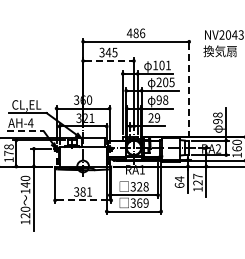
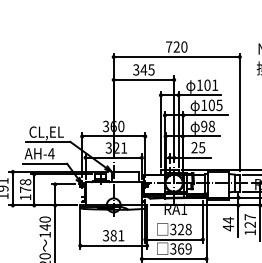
text: (135, 33) -> (175, 47), 486 -> 720
line: (108, 61) -> (143, 80), dashed -> solid
text: (158, 81) -> (203, 104), 205 -> 105
line: (189, 87) -> (240, 111), dashed -> solid
text: (157, 117) -> (202, 147), 29 -> 25
line: (26, 131) -> (46, 163), dashed -> solid
text: (179, 185) -> (228, 227), 64 -> 44
line: (83, 200) -> (114, 245), dashed -> solid

